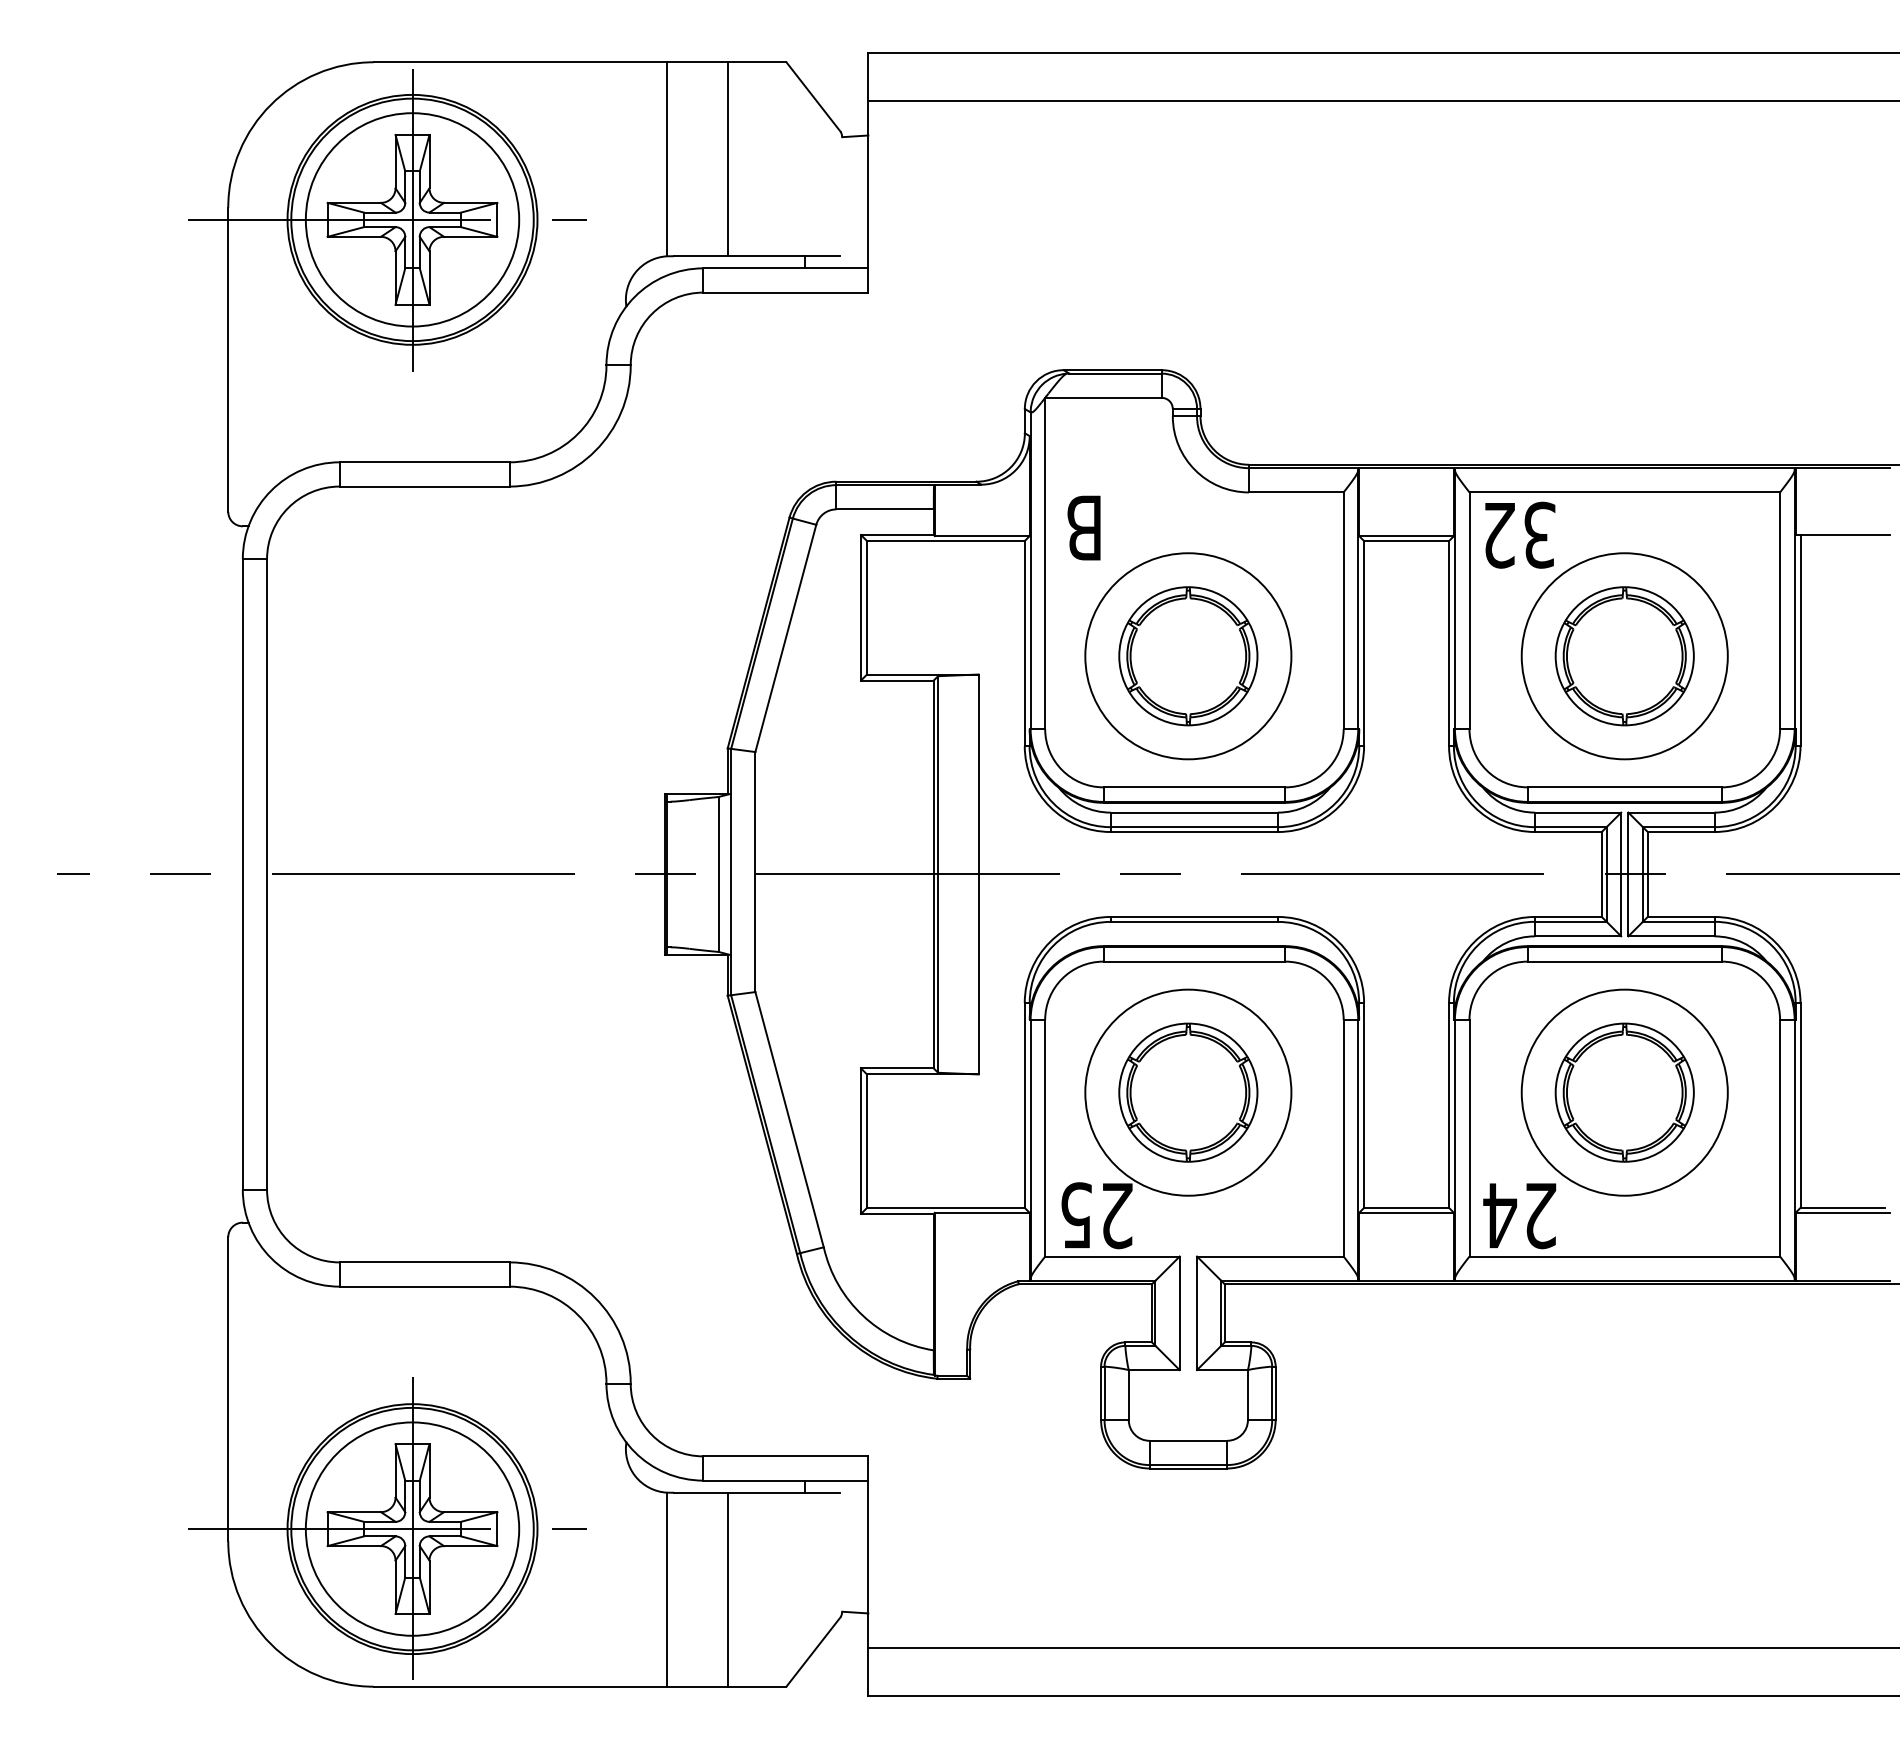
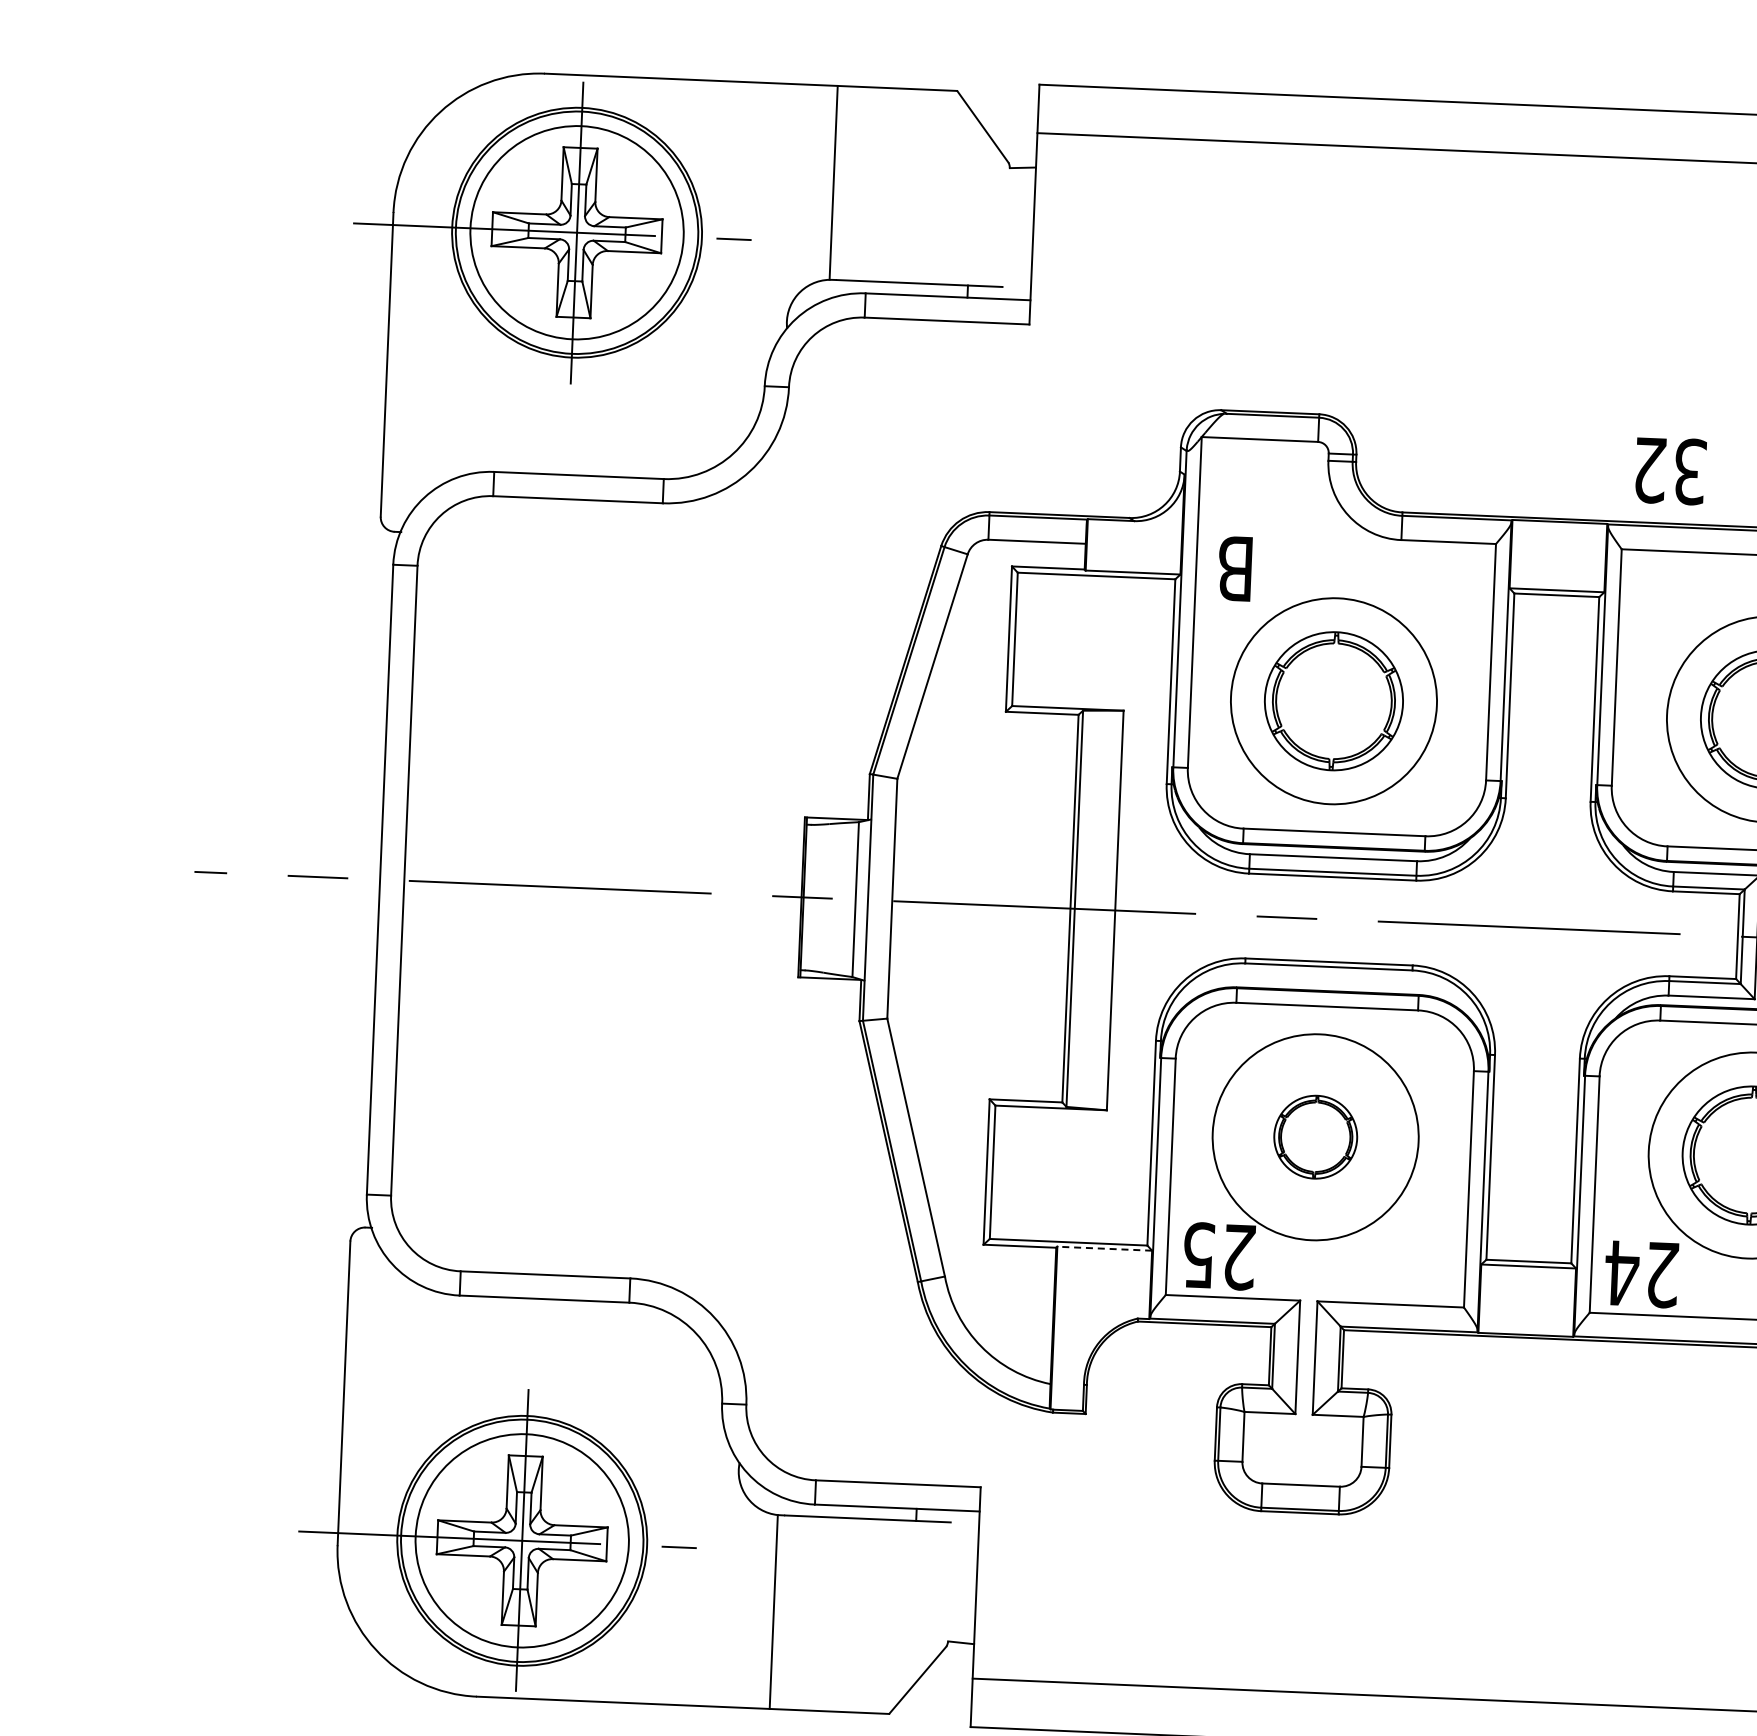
line: (728, 159) -> (895, 185), removed
text: (1520, 534) -> (1671, 470), moved
part: (1188, 1092) -> (1315, 1137), size x0.6
line: (981, 1212) -> (1103, 1248), solid -> dashed
line: (728, 1589) -> (835, 1614), removed

